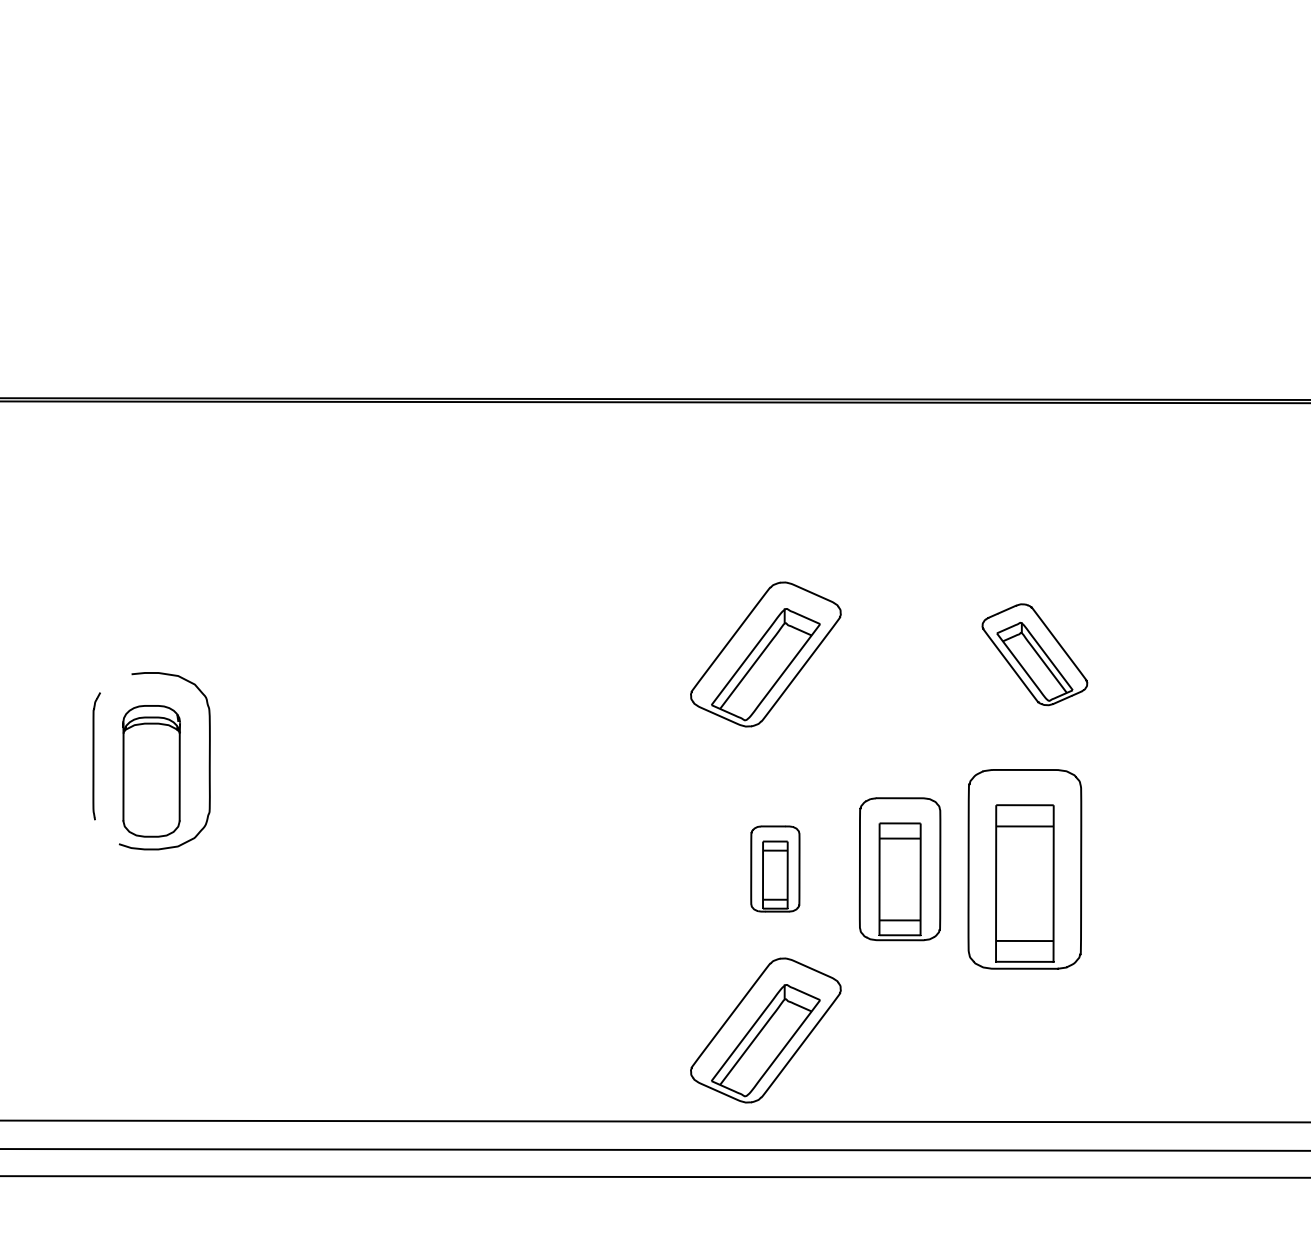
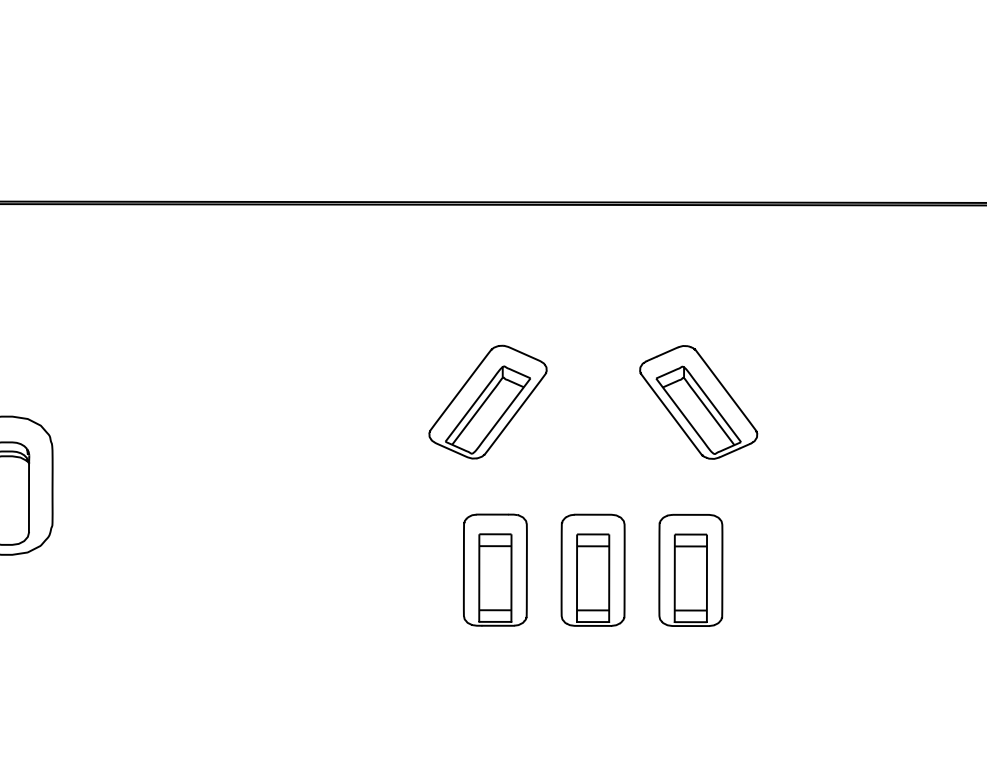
part: (1034, 654) -> (698, 402), size x1.43
part: (775, 868) -> (495, 569), size x1.67
part: (1024, 869) -> (690, 570), size x0.71
part: (765, 1030) -> (487, 696), removed

